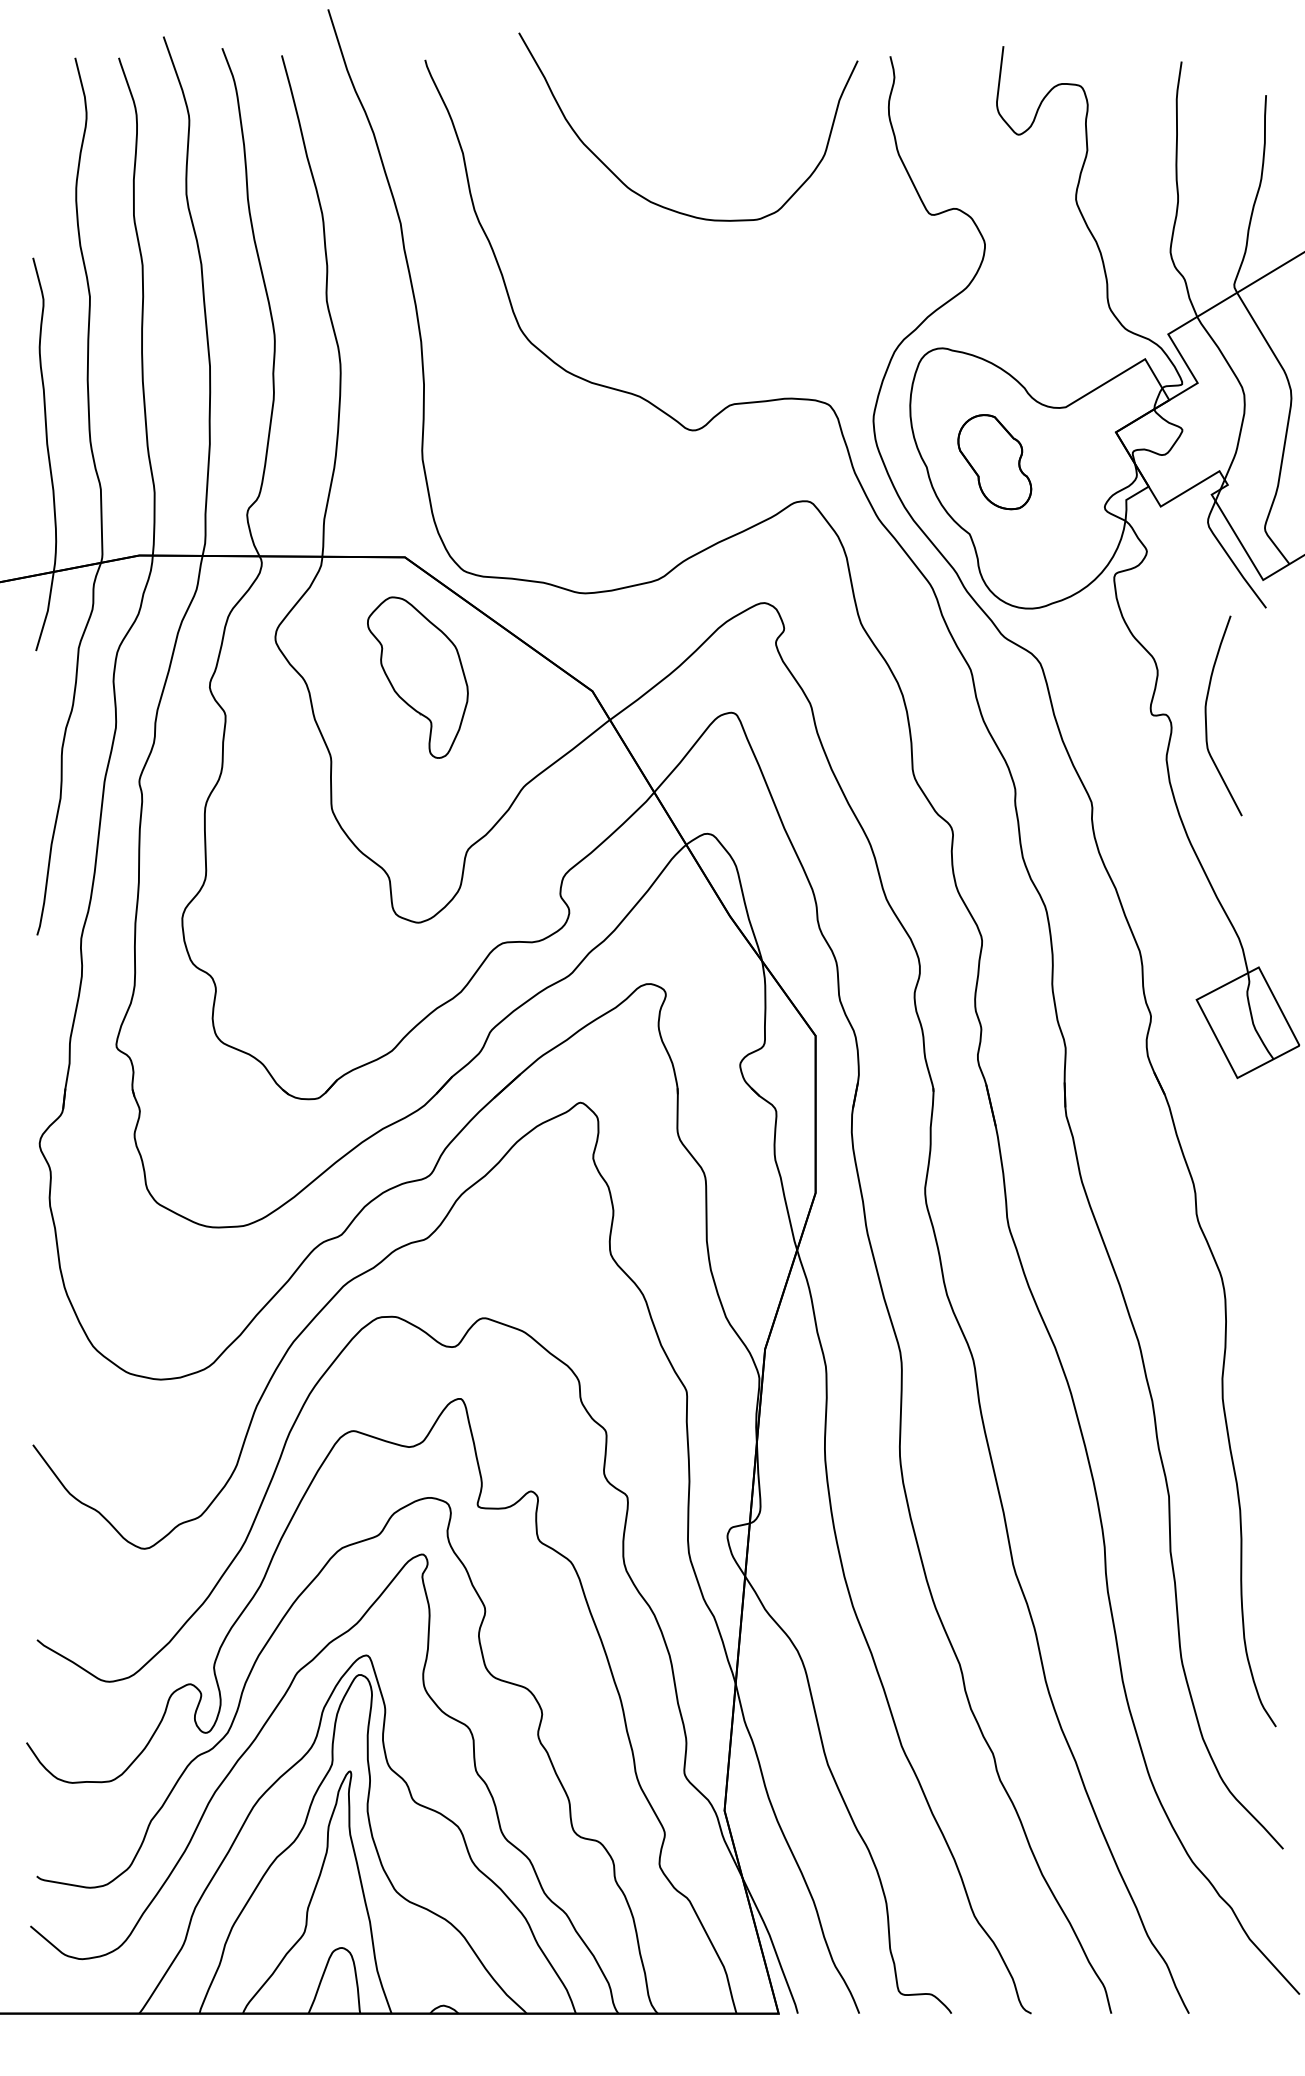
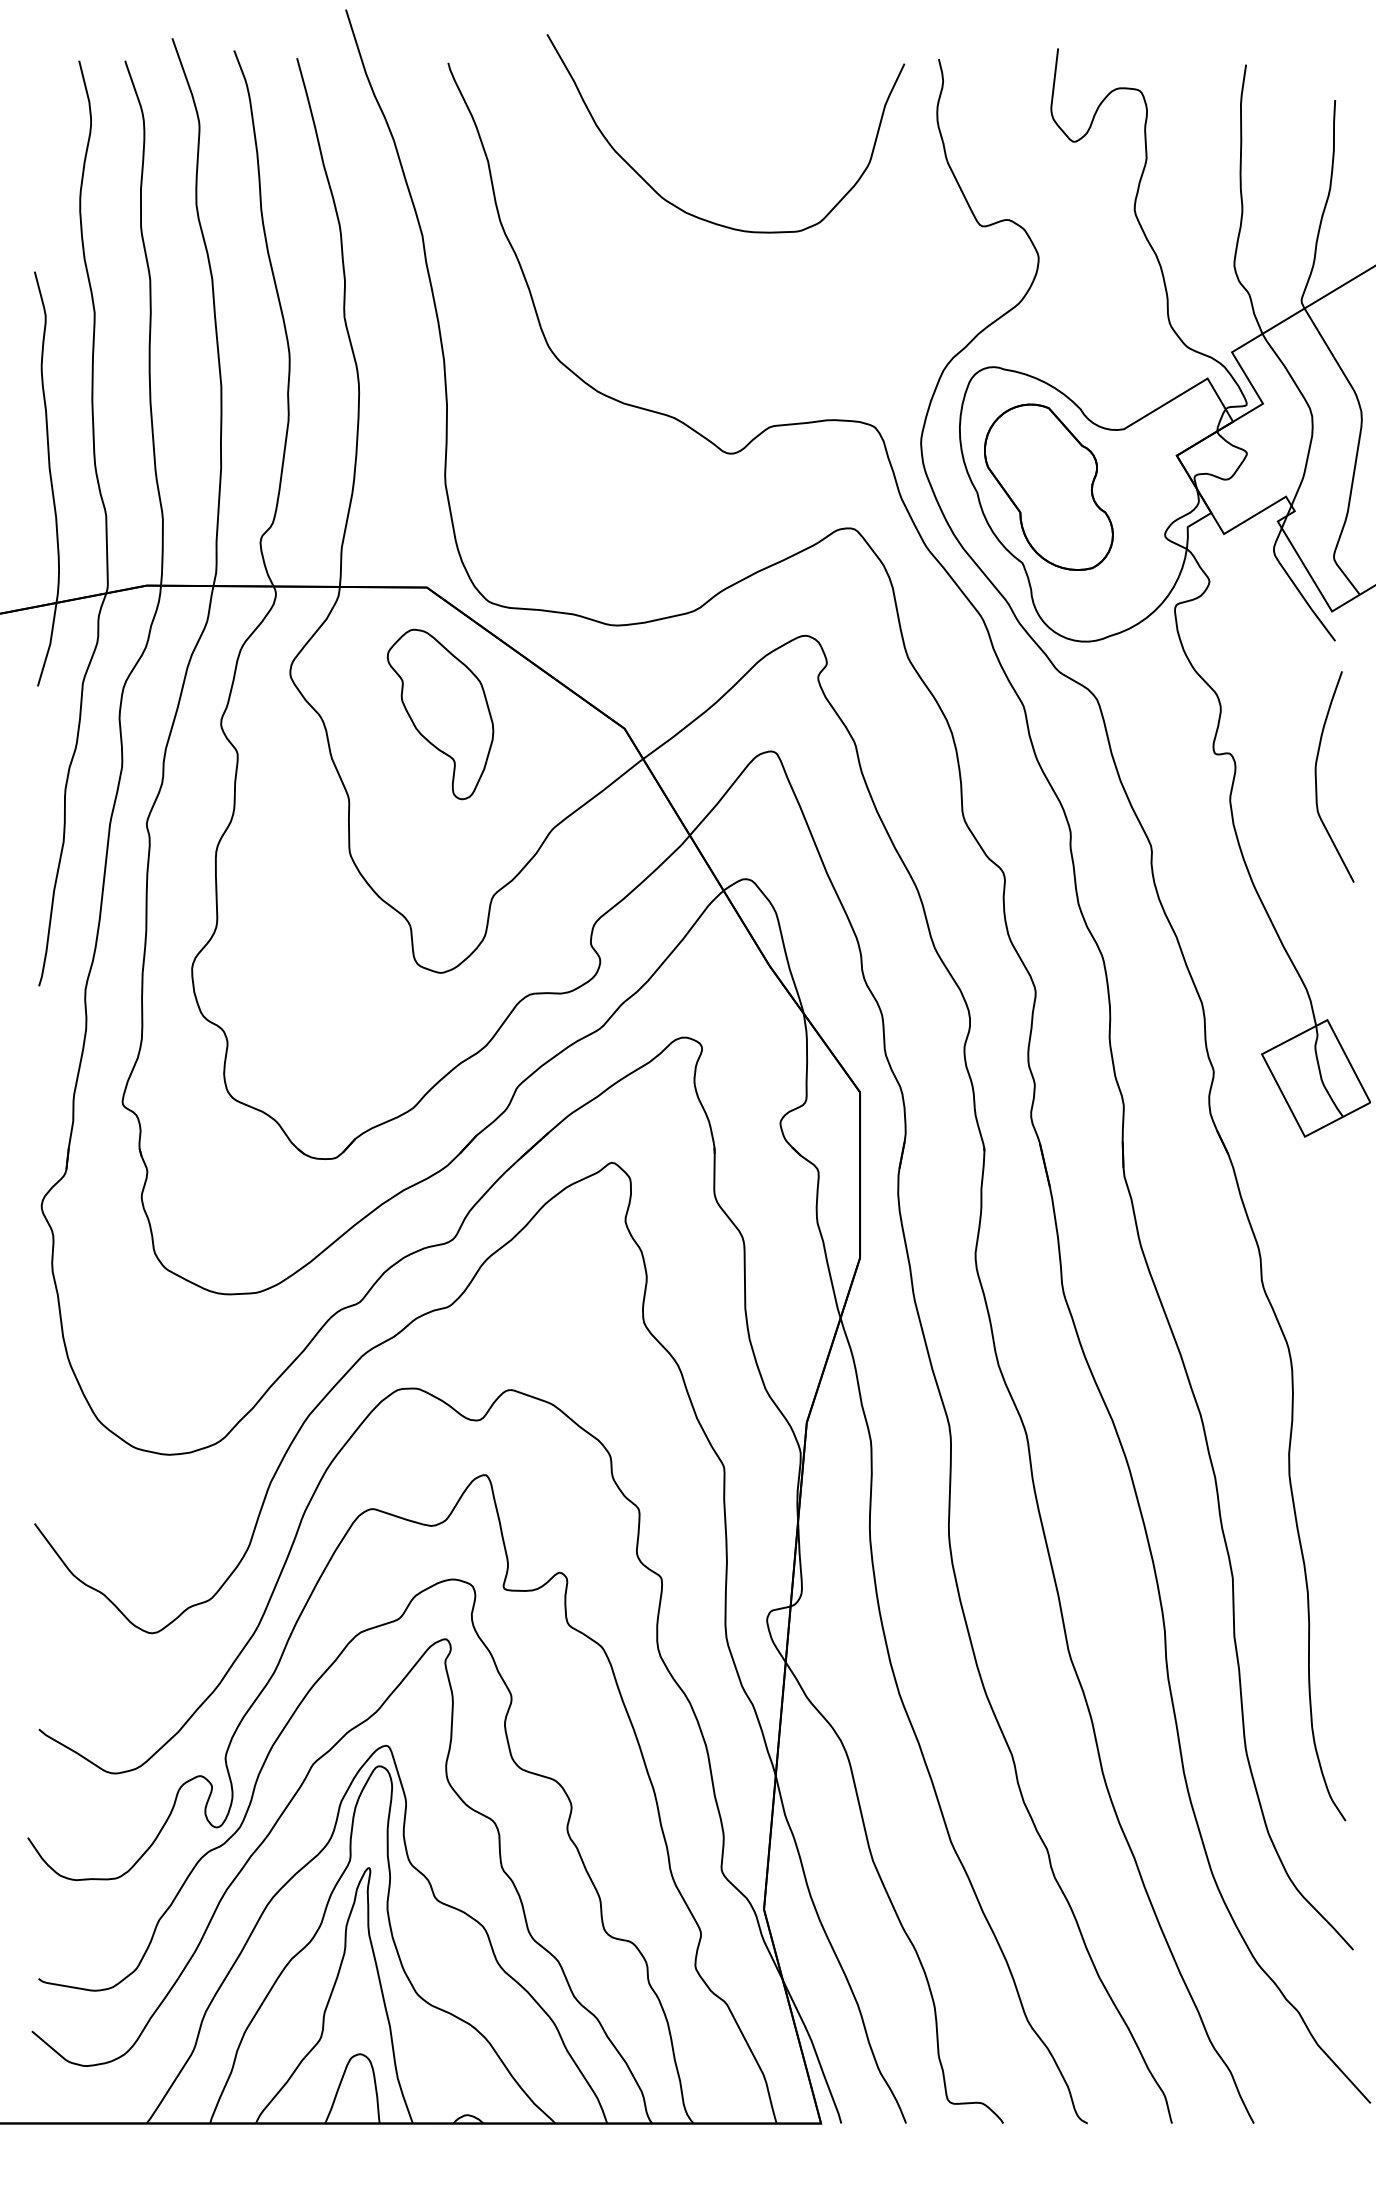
part: (994, 461) -> (1048, 486), size x1.67
curve: (1206, 715) -> (1316, 776), moved

